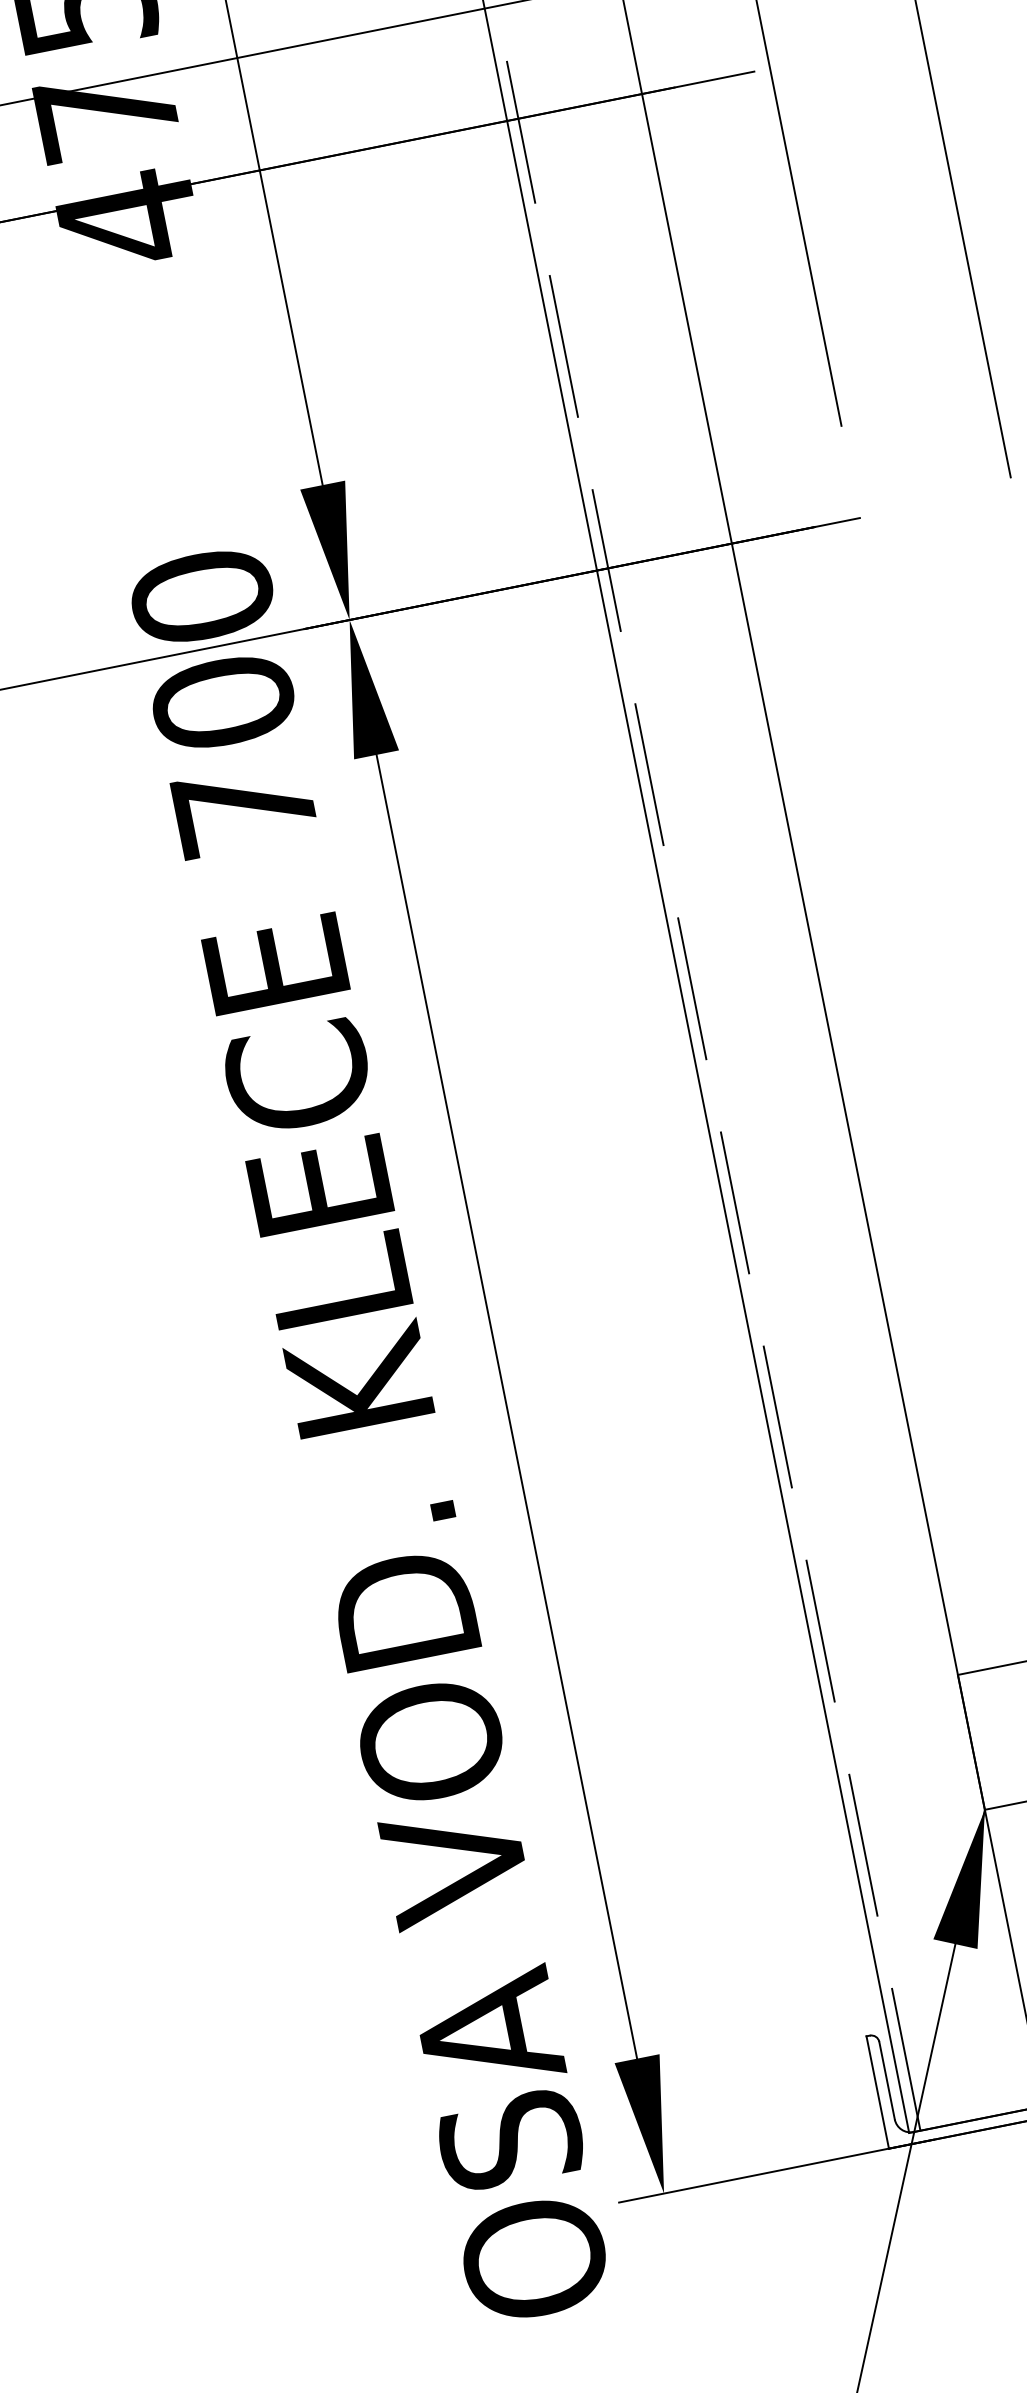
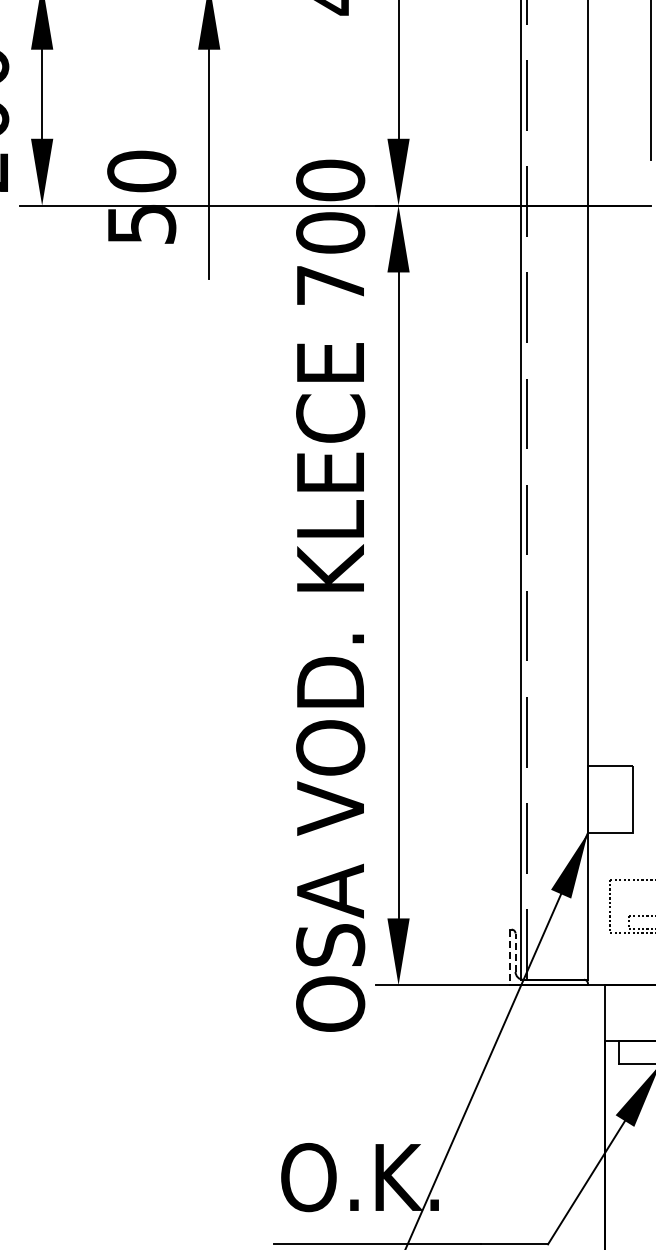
line: (886, 2080) -> (515, 952), solid -> dashed
line: (876, 2092) -> (509, 957), solid -> dashed

